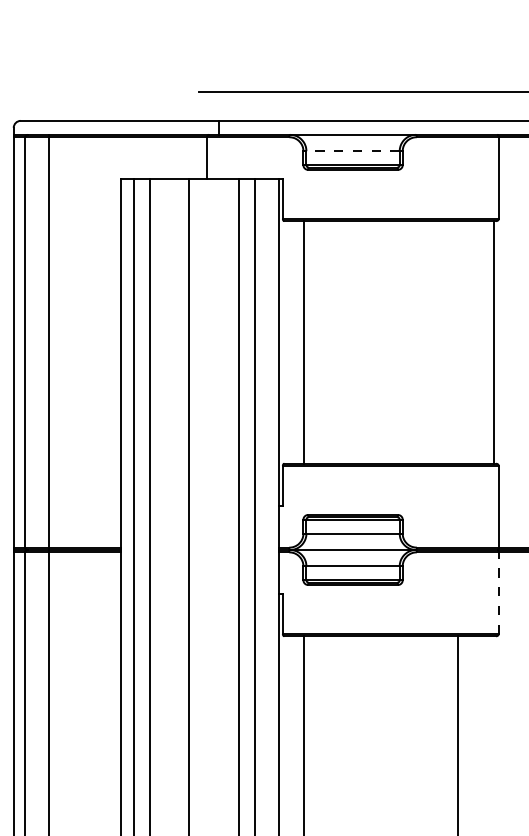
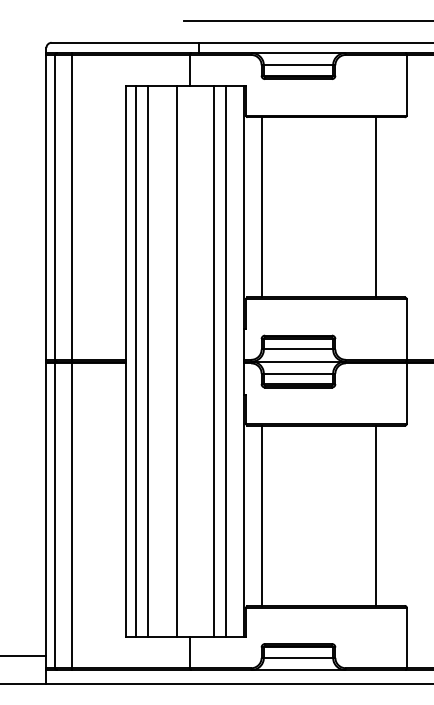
line: (353, 151) -> (298, 65), dashed -> solid
line: (494, 342) -> (376, 207), moved
line: (498, 592) -> (406, 393), dashed -> solid

